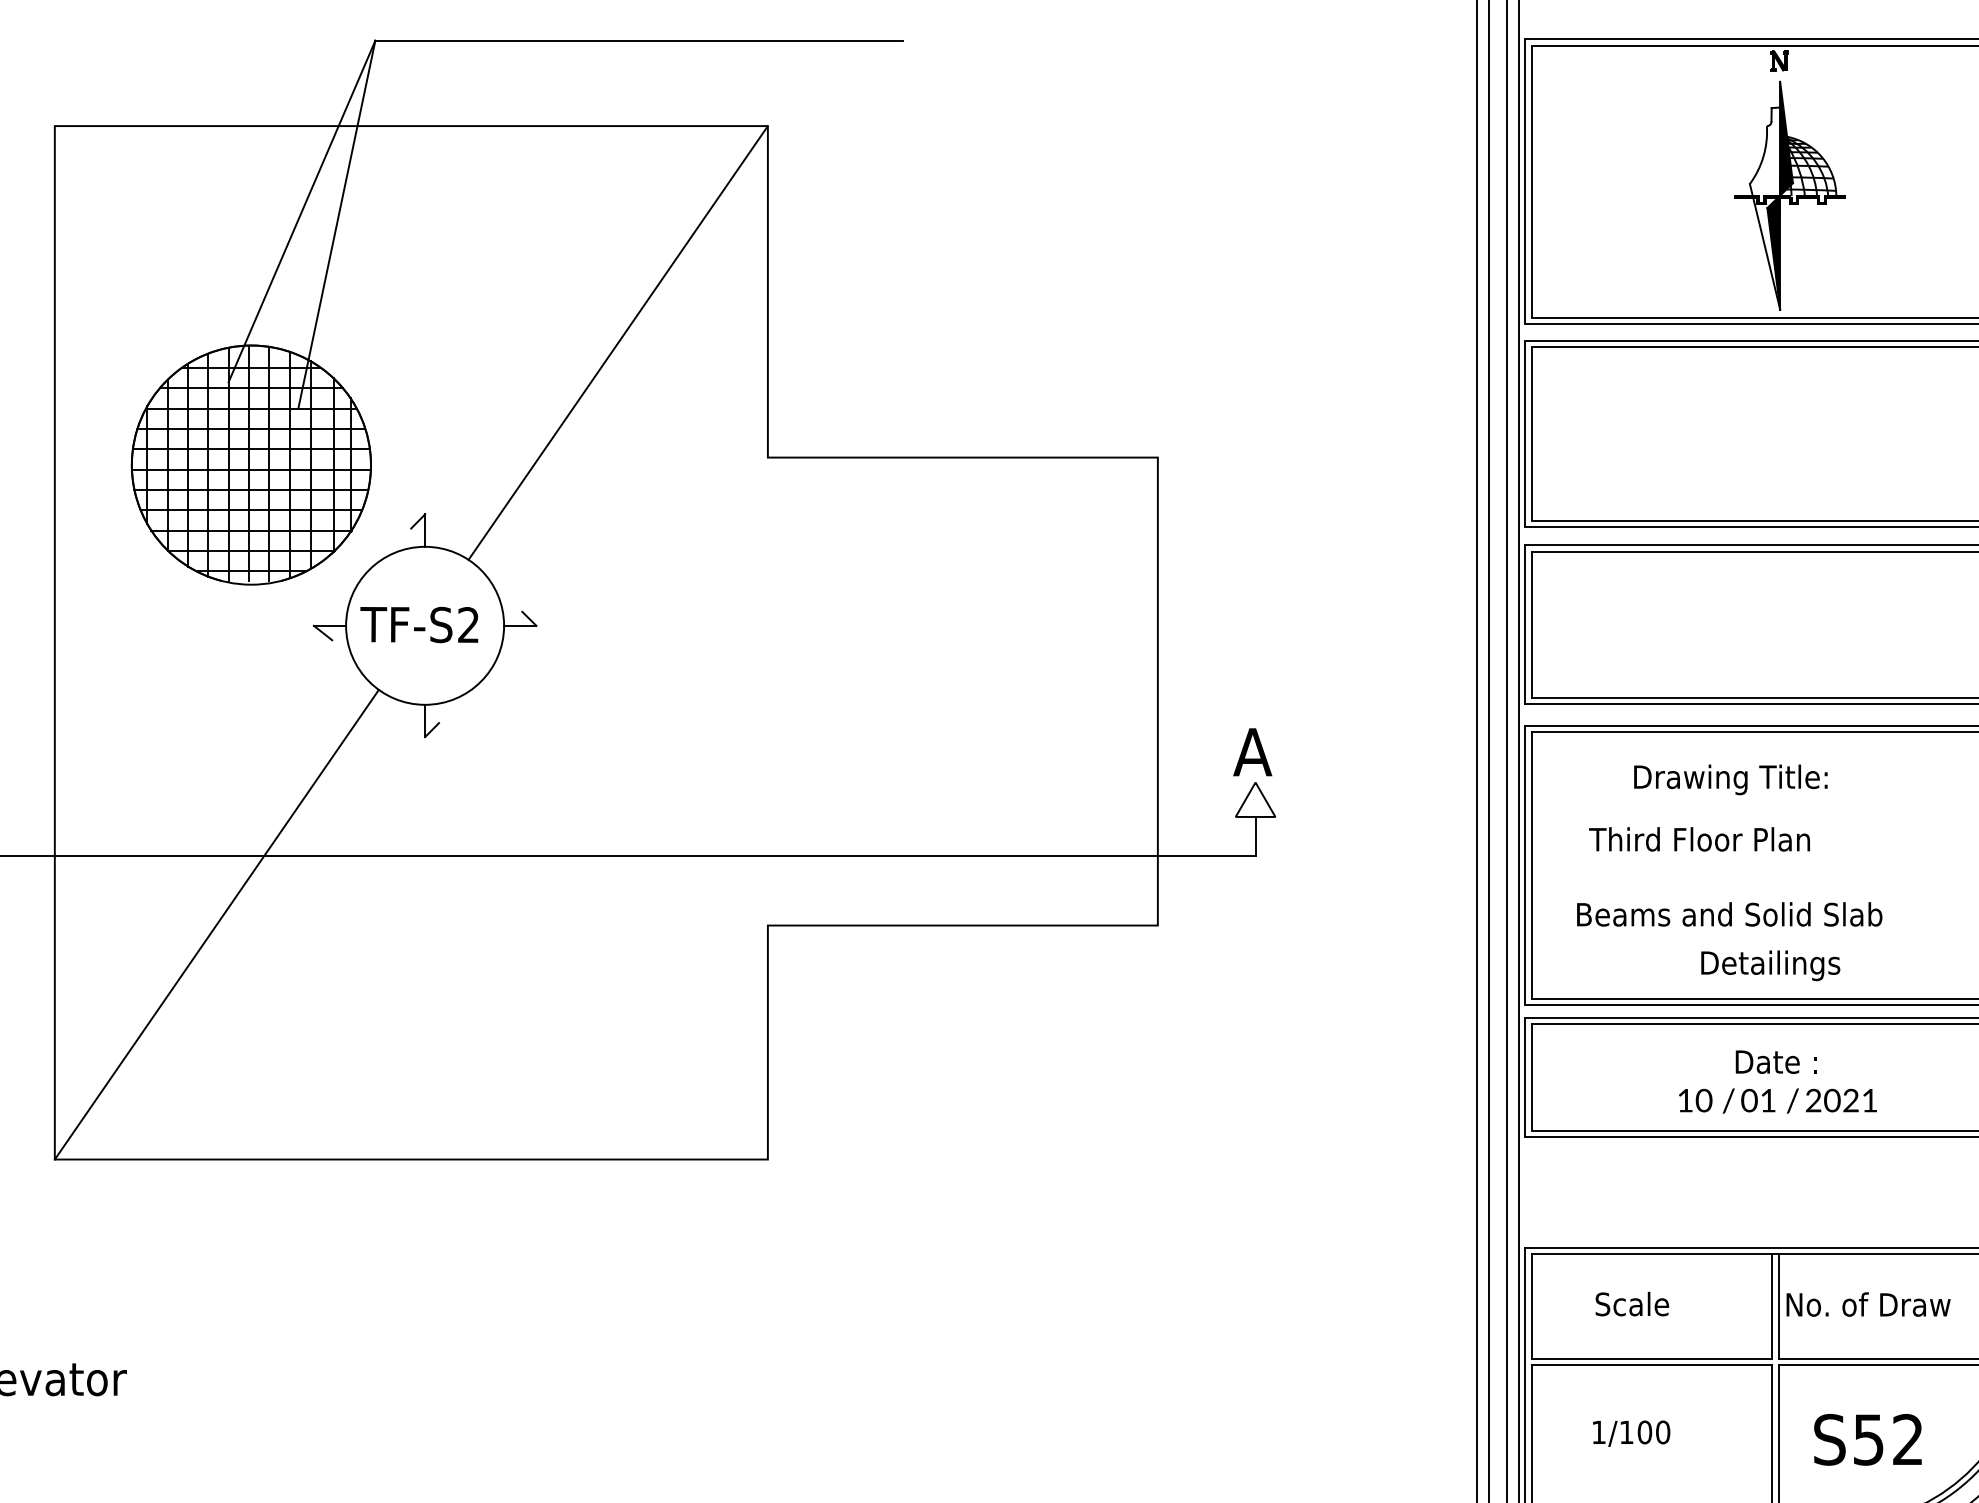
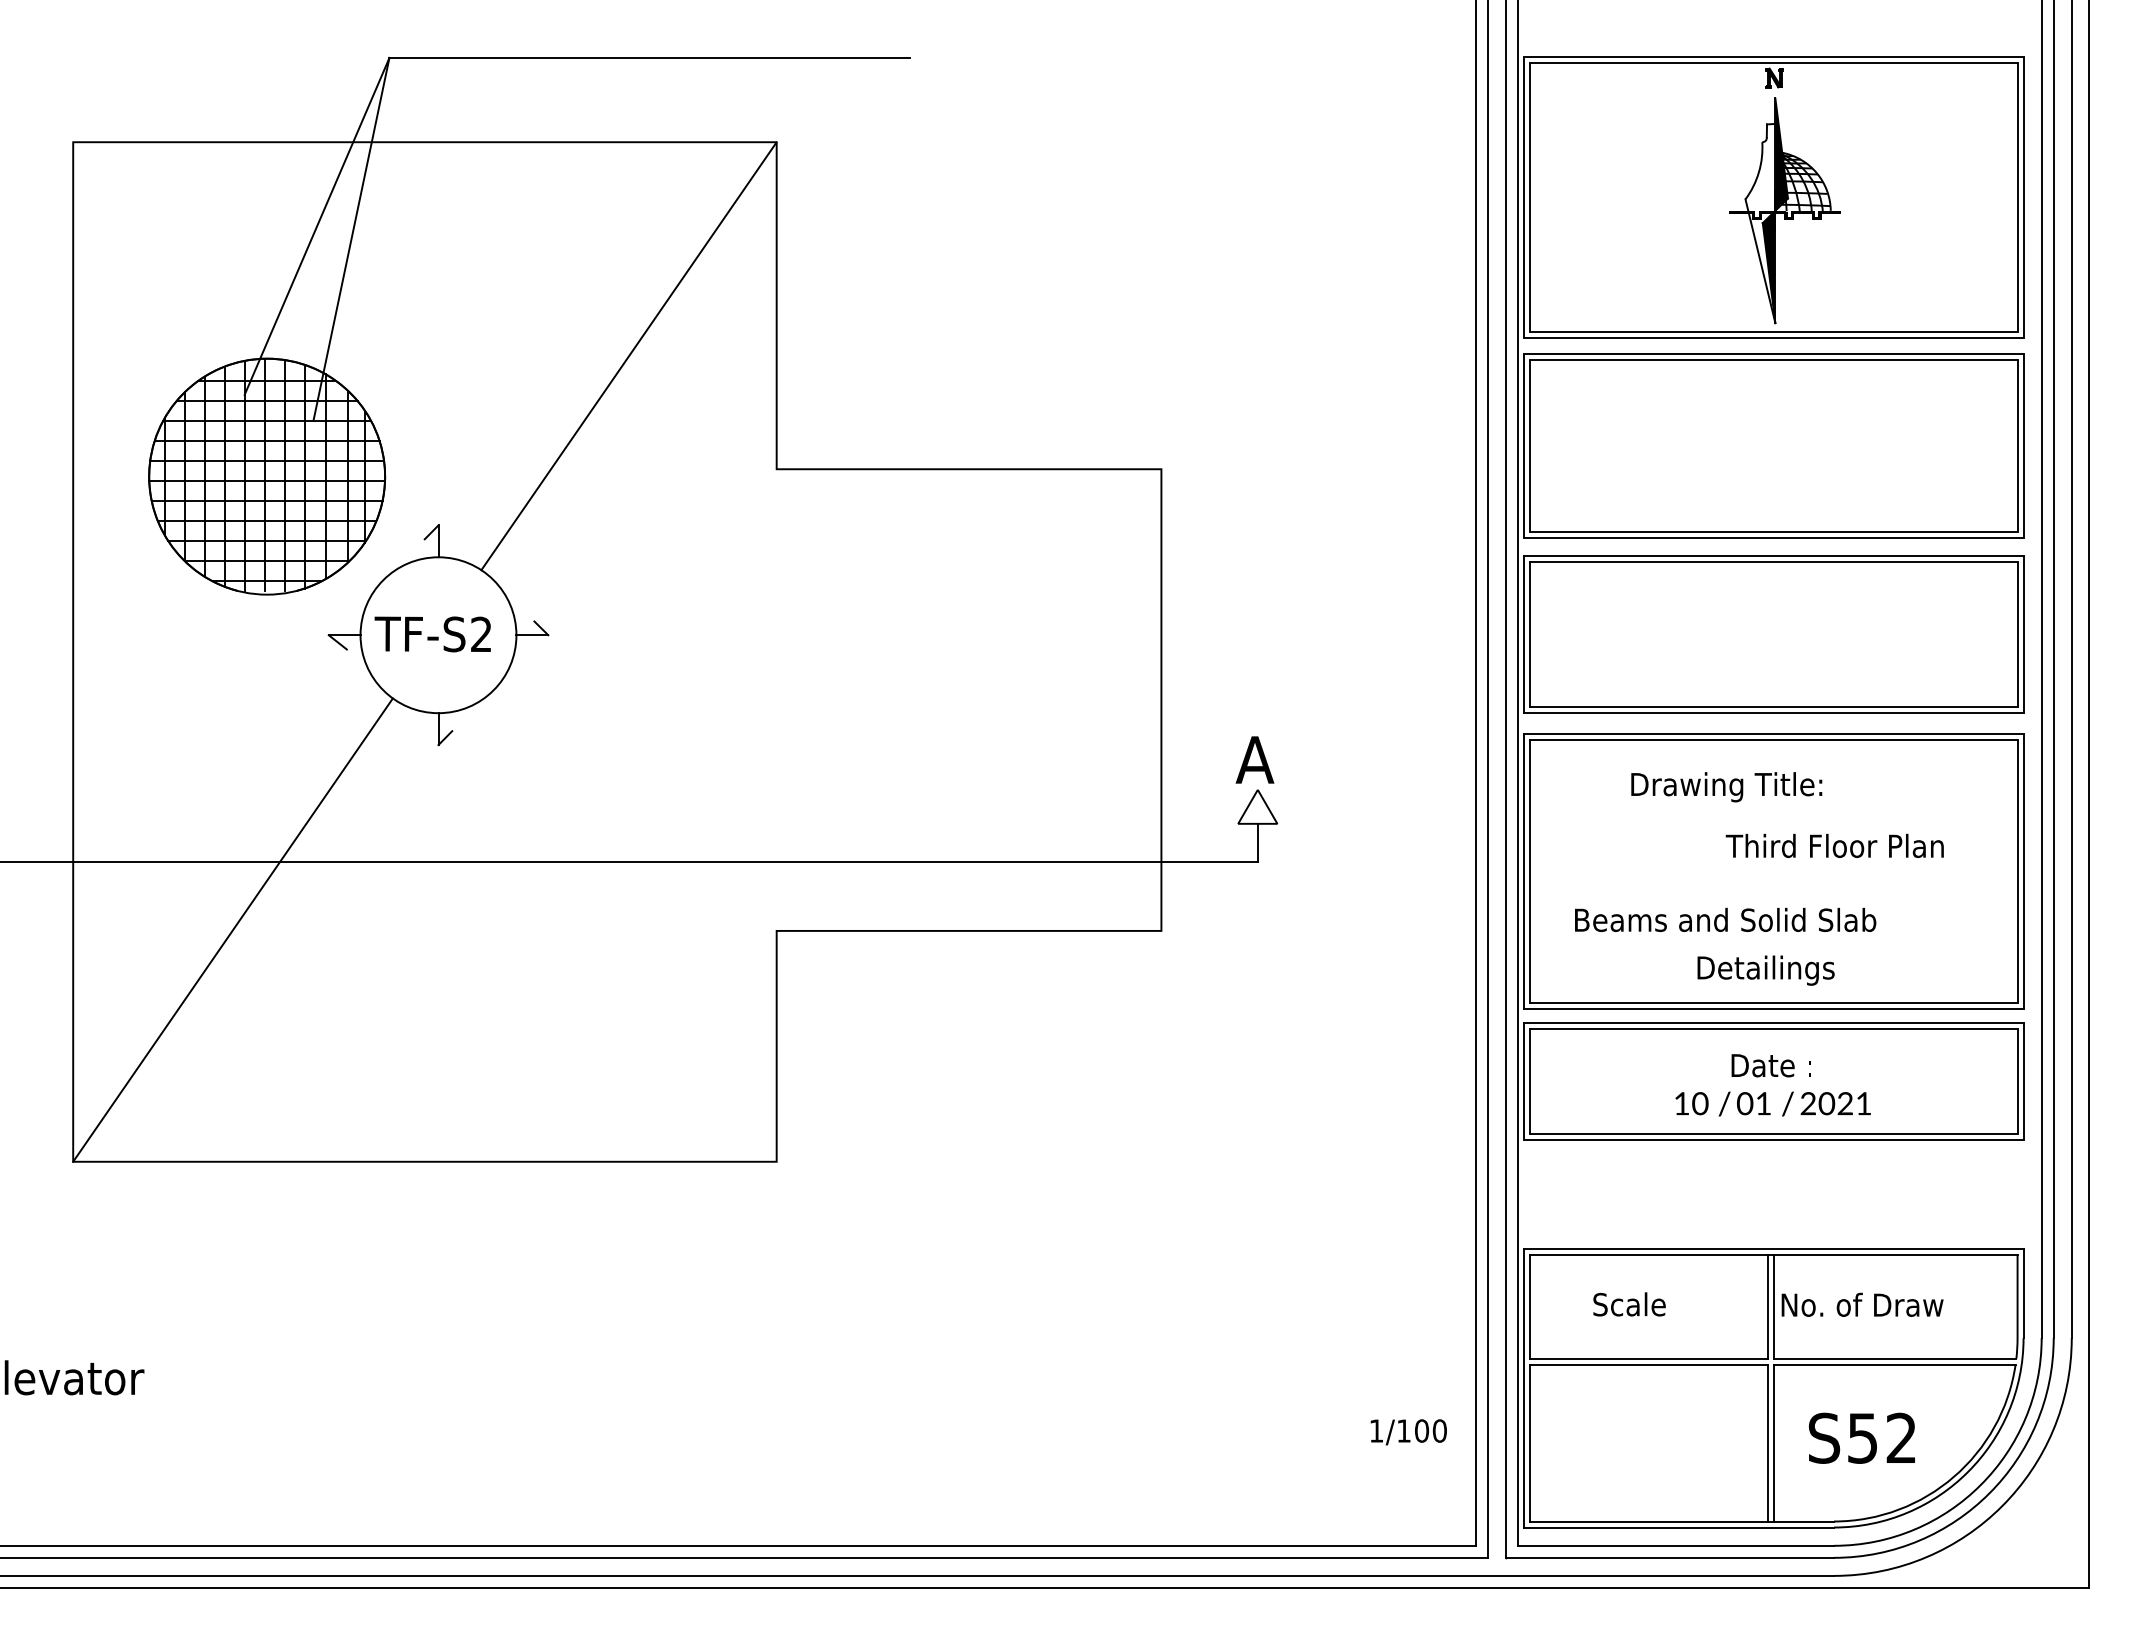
text: (1699, 838) -> (1834, 845), moved
text: (1631, 1433) -> (1408, 1432), moved

